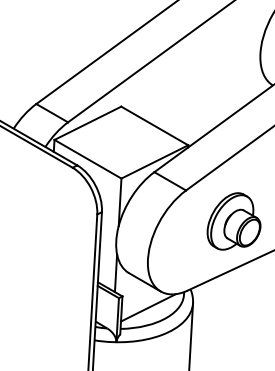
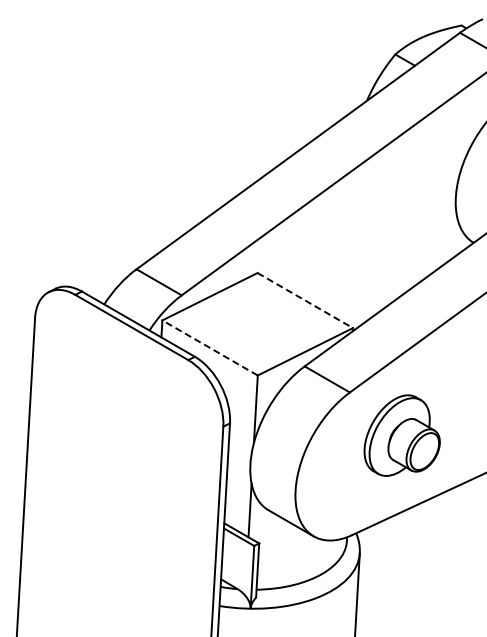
line: (154, 125) -> (305, 300), solid -> dashed
line: (87, 158) -> (209, 347), solid -> dashed
part: (233, 221) -> (401, 435), moved
line: (148, 307) -> (296, 559), removed

